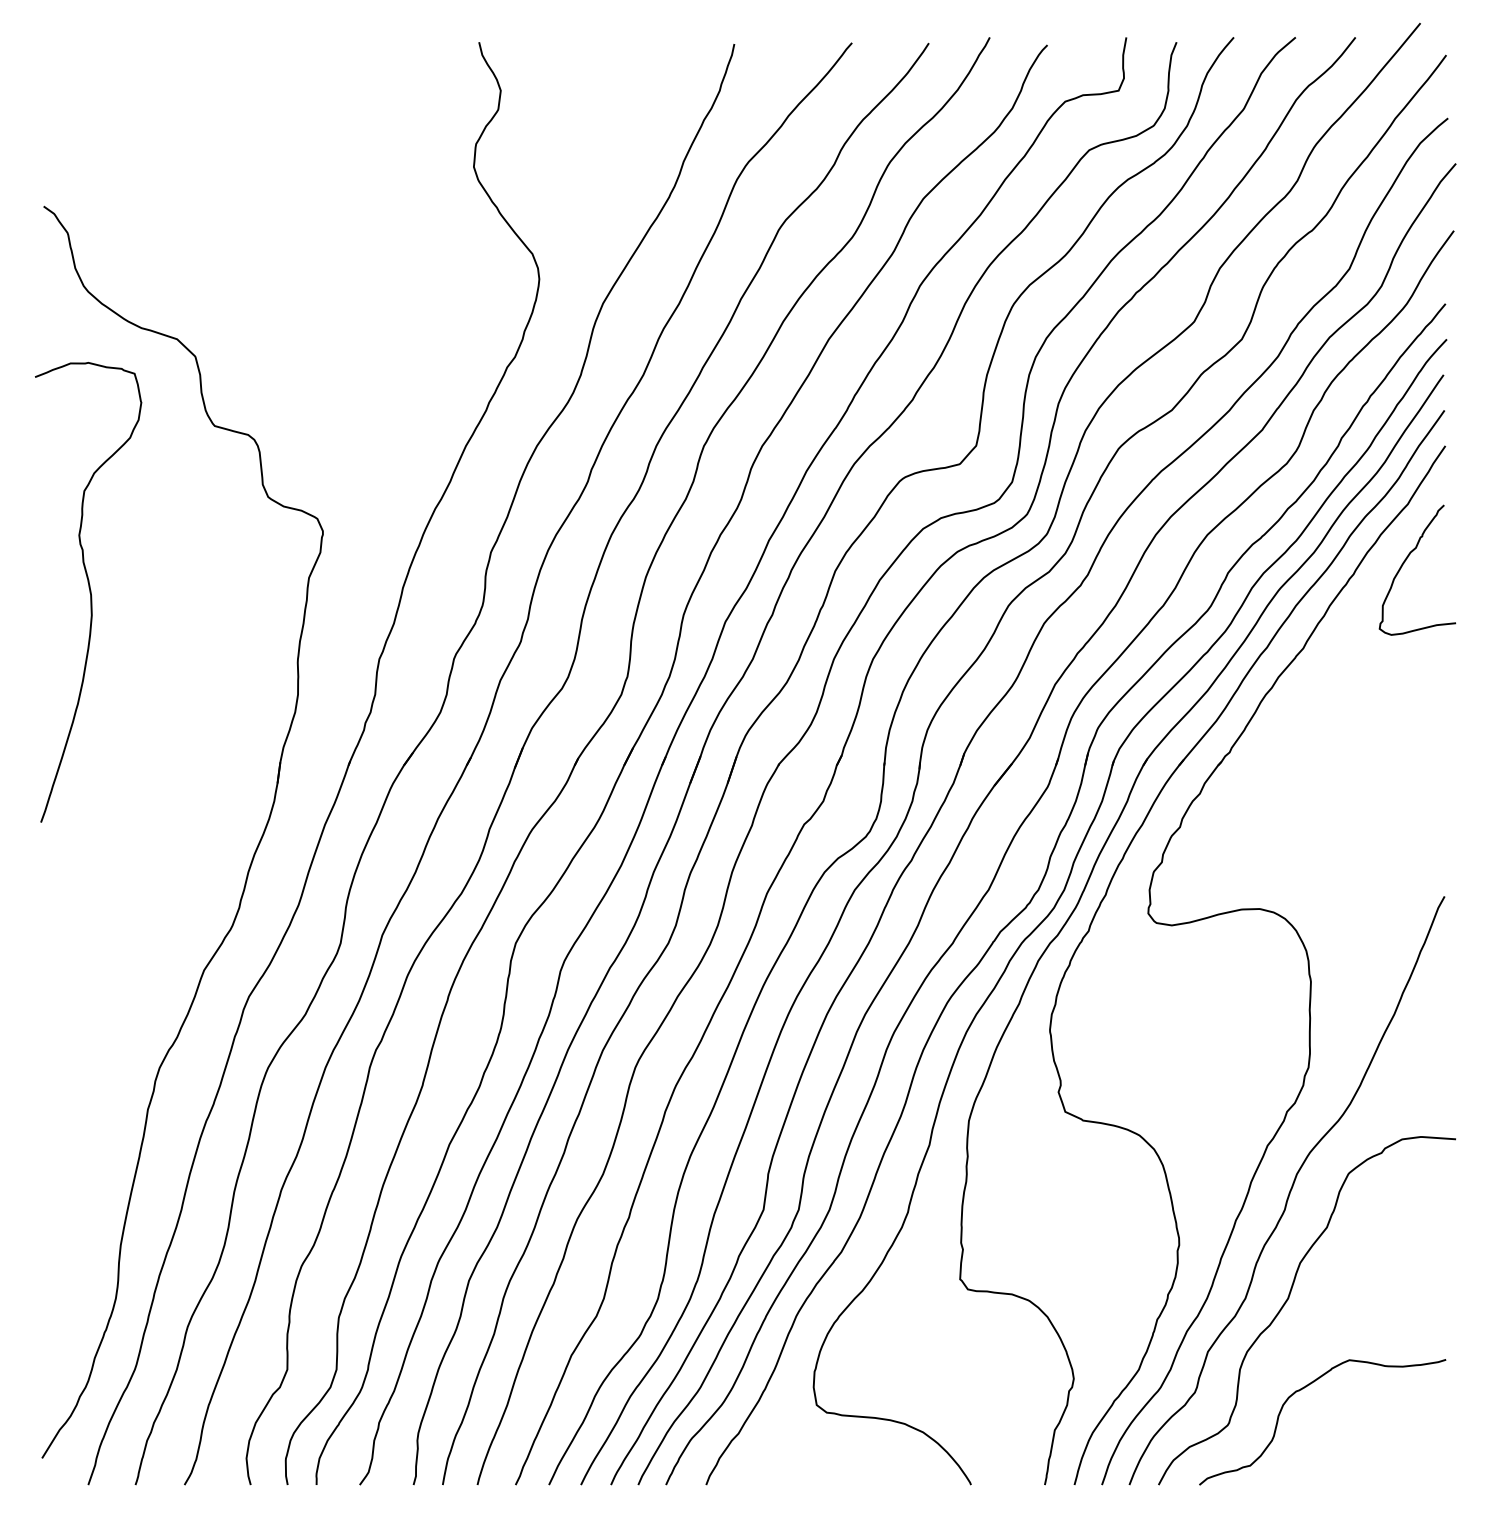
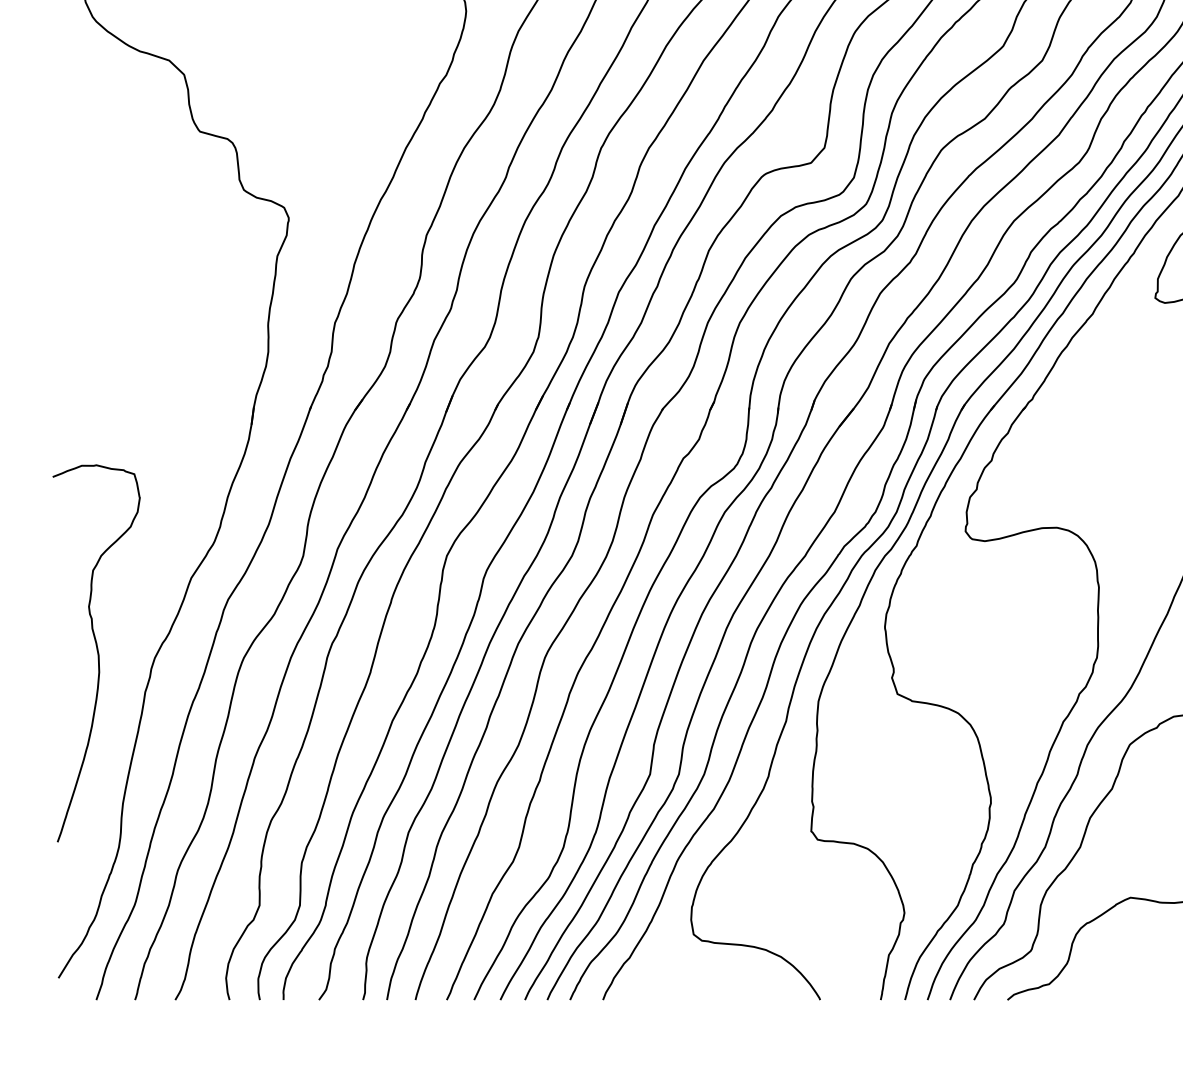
curve: (89, 592) -> (97, 653), moved

